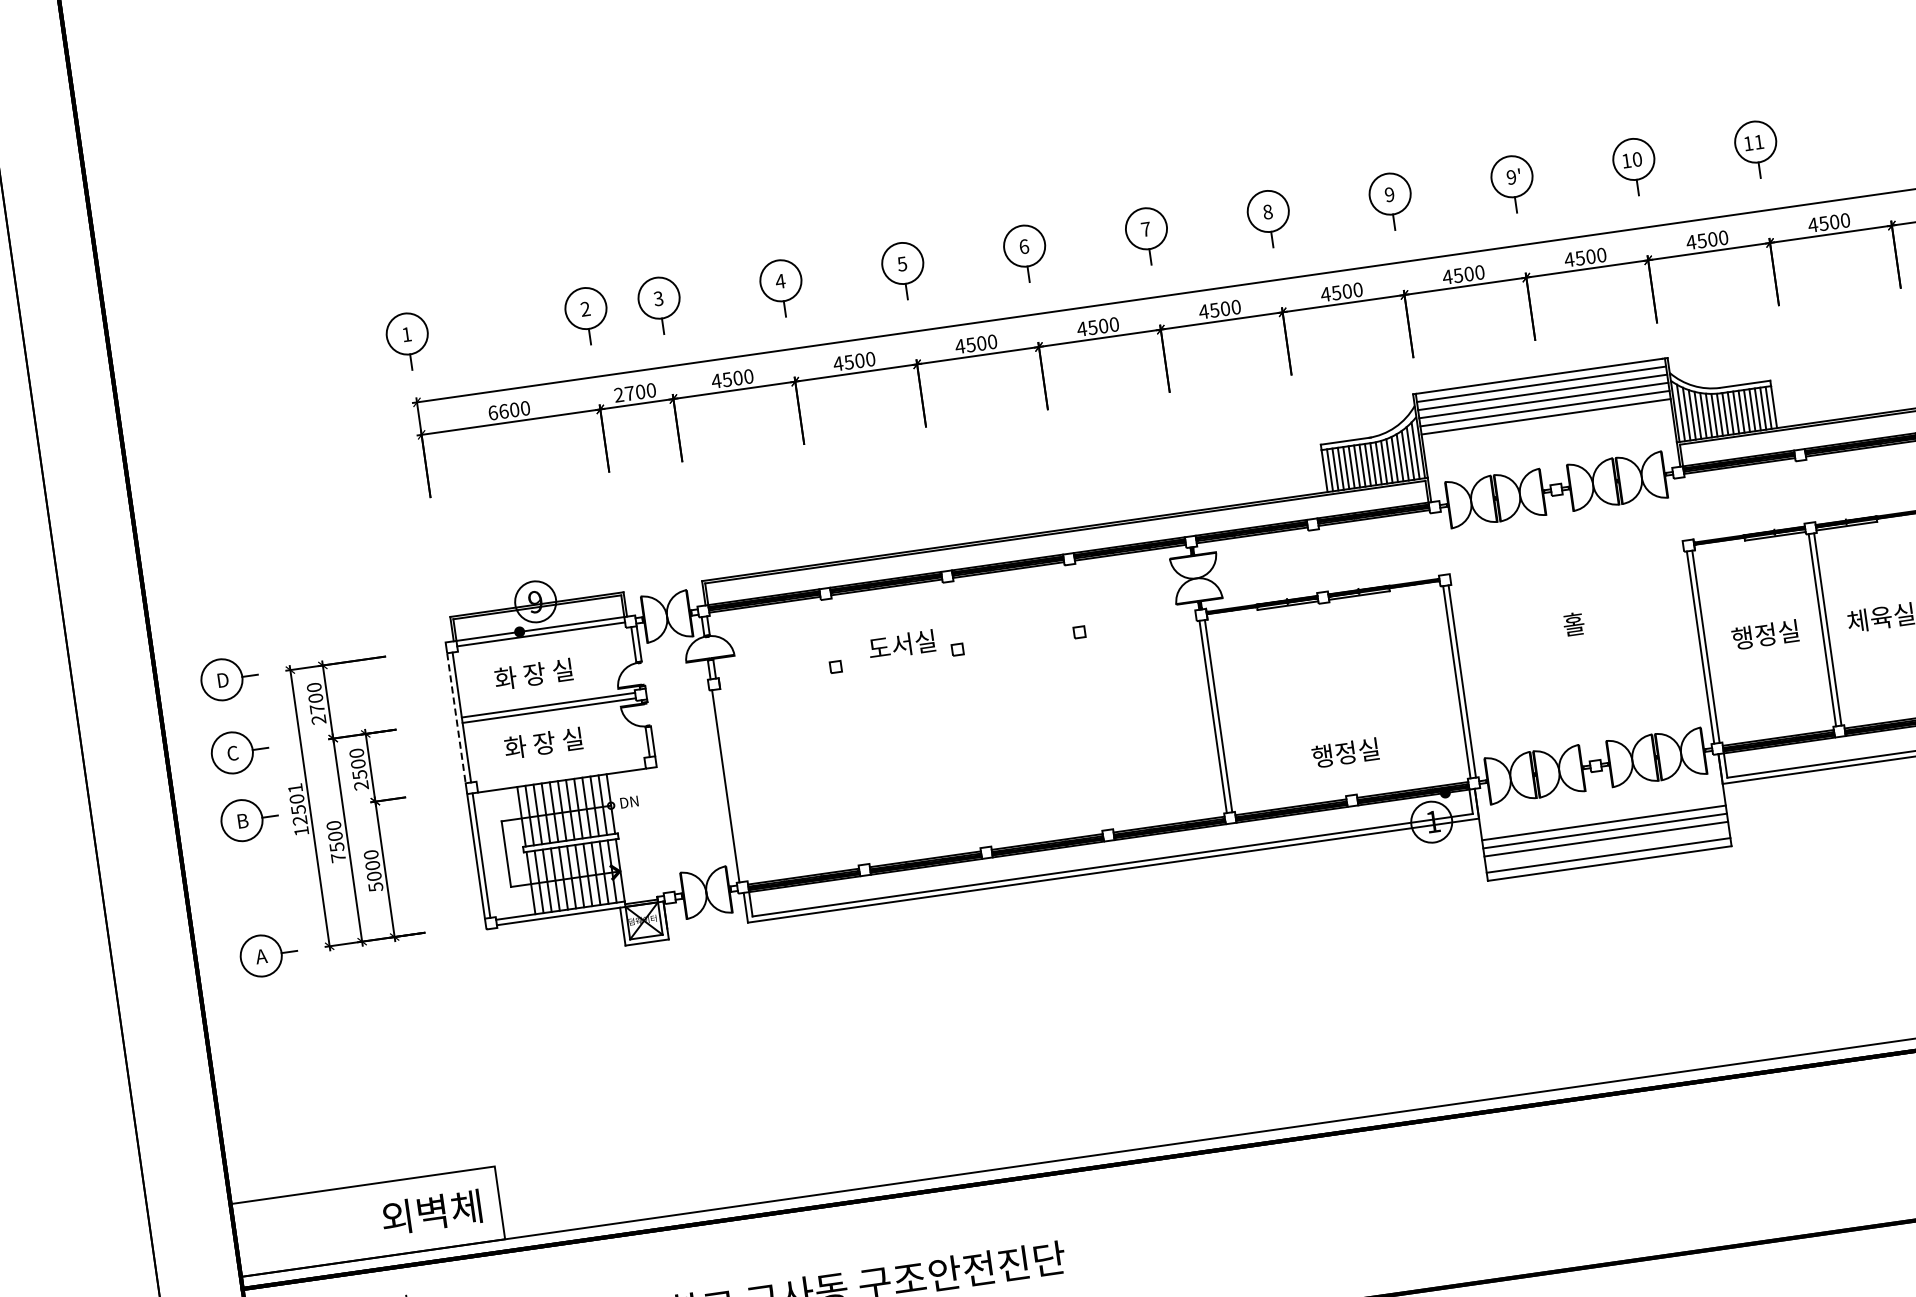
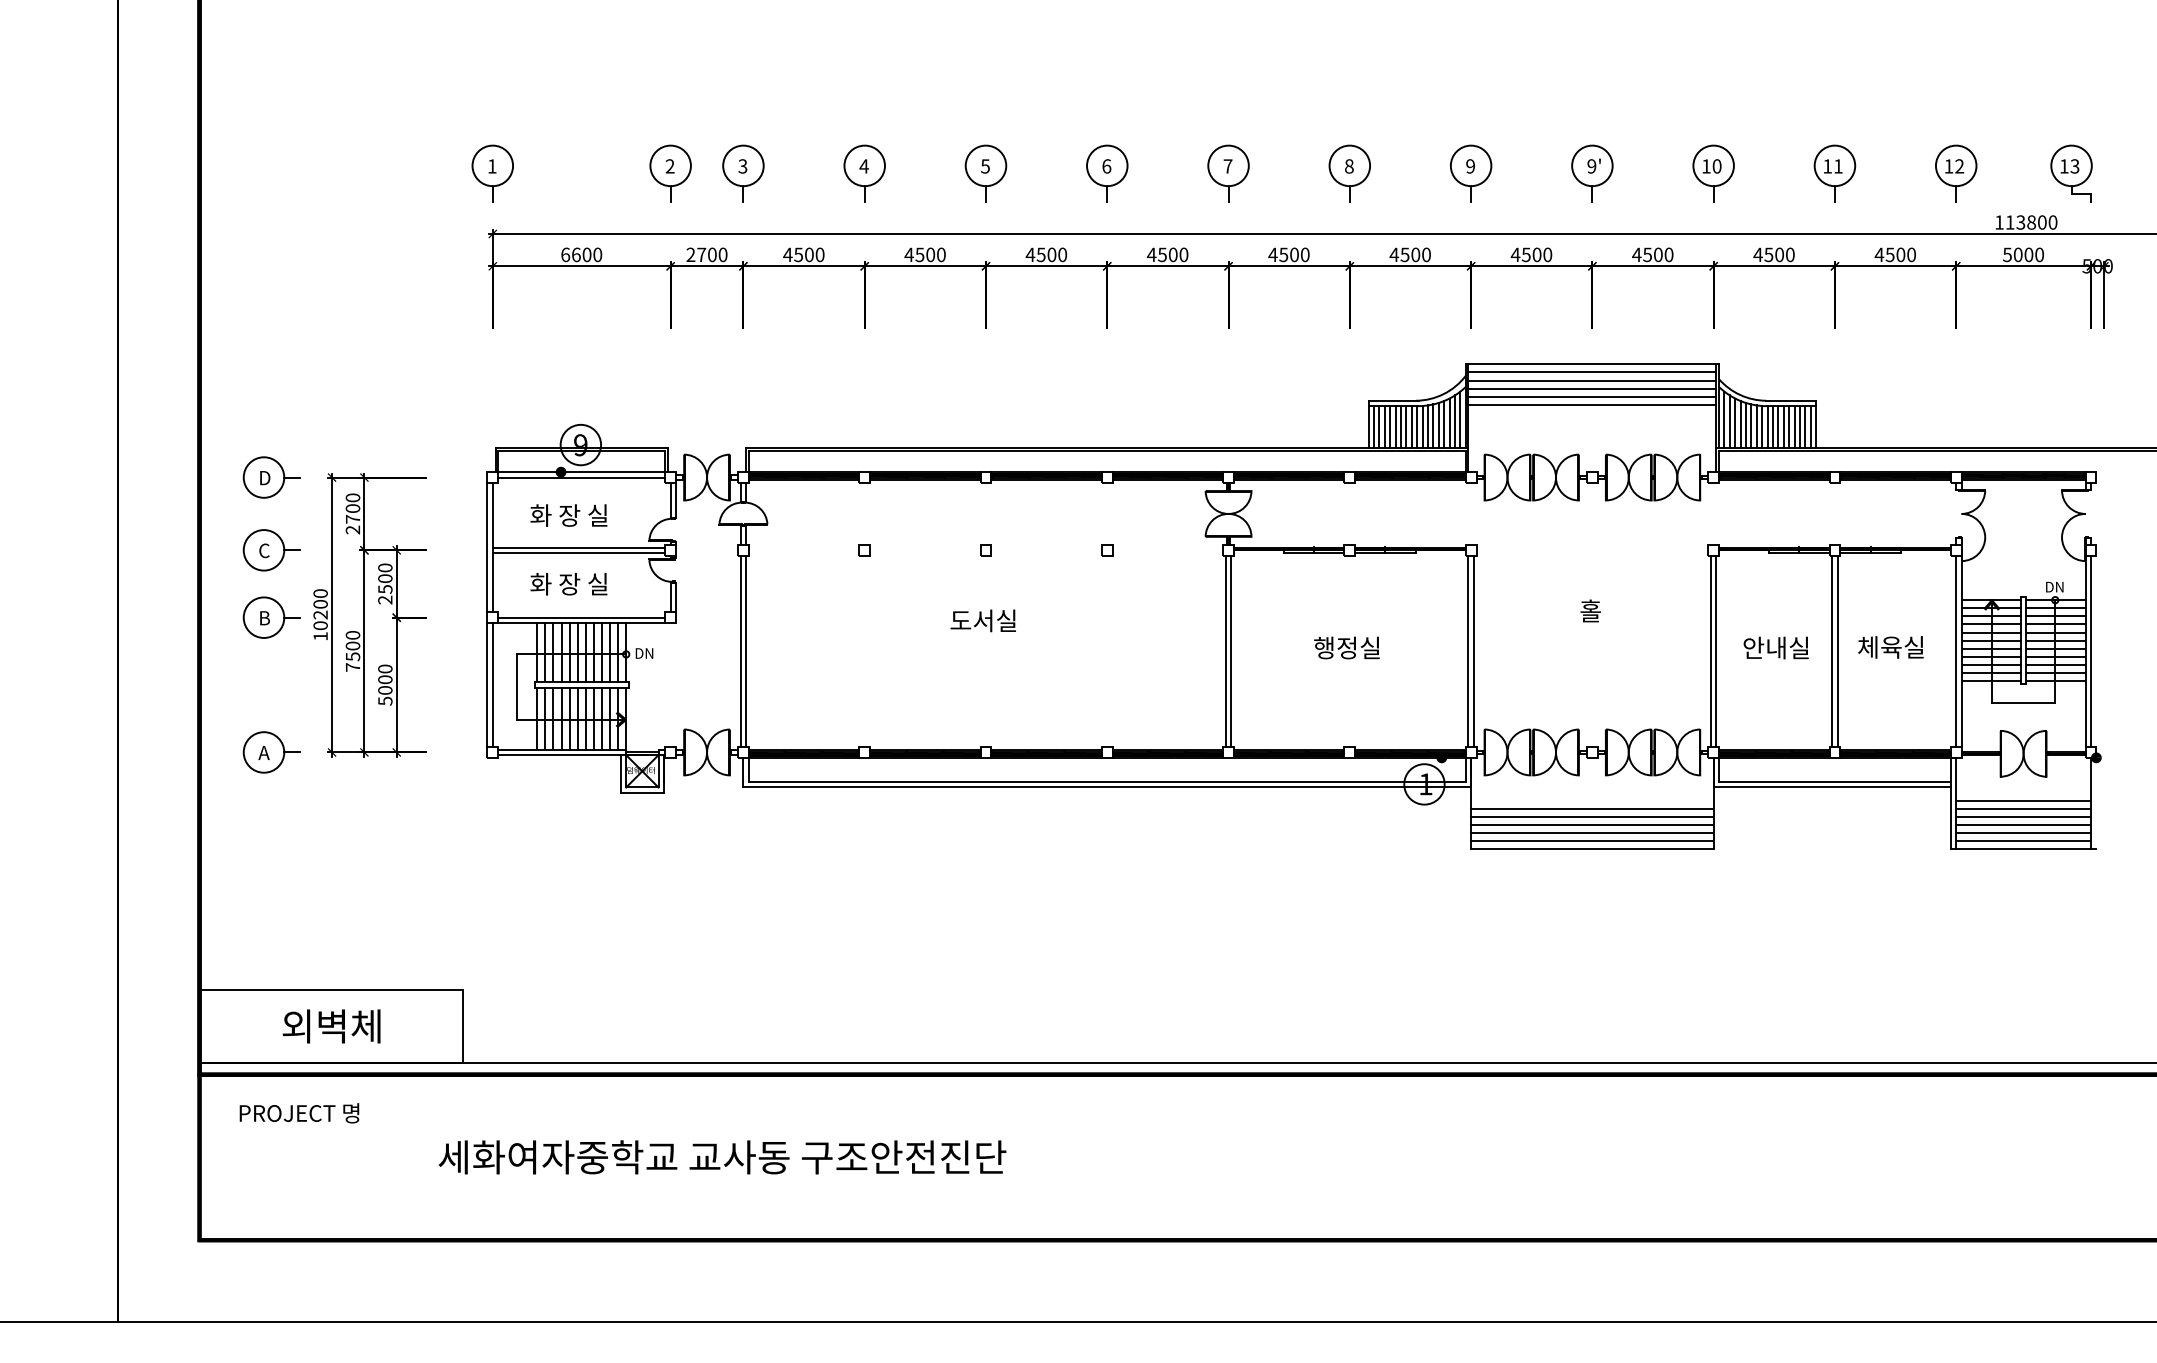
part: (1878, 132) -> (1956, 173), added
text: (1753, 636) -> (1764, 647), 행정실 -> 안내실
text: (901, 644) -> (982, 620), moved
line: (456, 718) -> (487, 547), dashed -> solid
text: (1344, 752) -> (1346, 647), moved
line: (560, 775) -> (581, 617), added
line: (731, 785) -> (746, 651), added
text: (297, 804) -> (320, 609), 12501 -> 10200
line: (1607, 847) -> (1592, 833), added
text: (431, 1212) -> (331, 1026), moved

